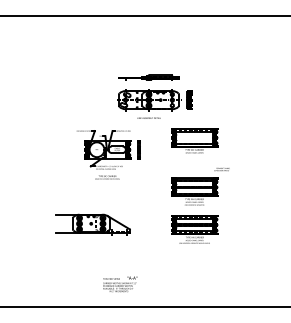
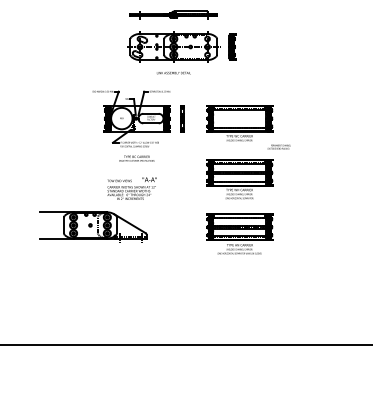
part: (194, 140) -> (239, 122), moved
part: (108, 154) -> (138, 125), moved
text: (120, 284) -> (132, 188), moved

